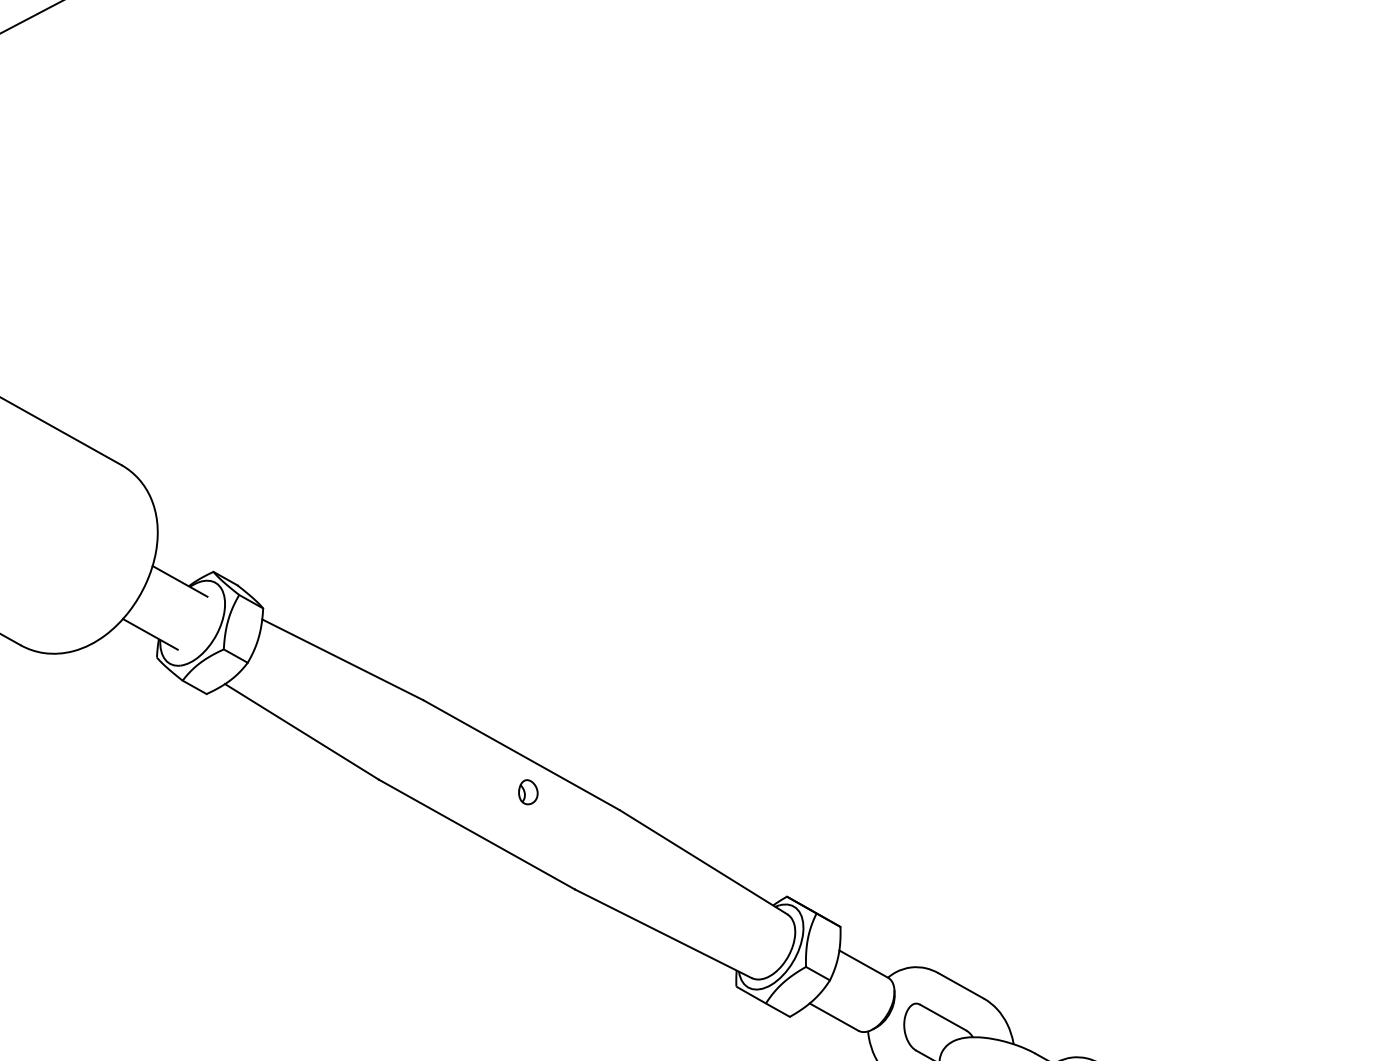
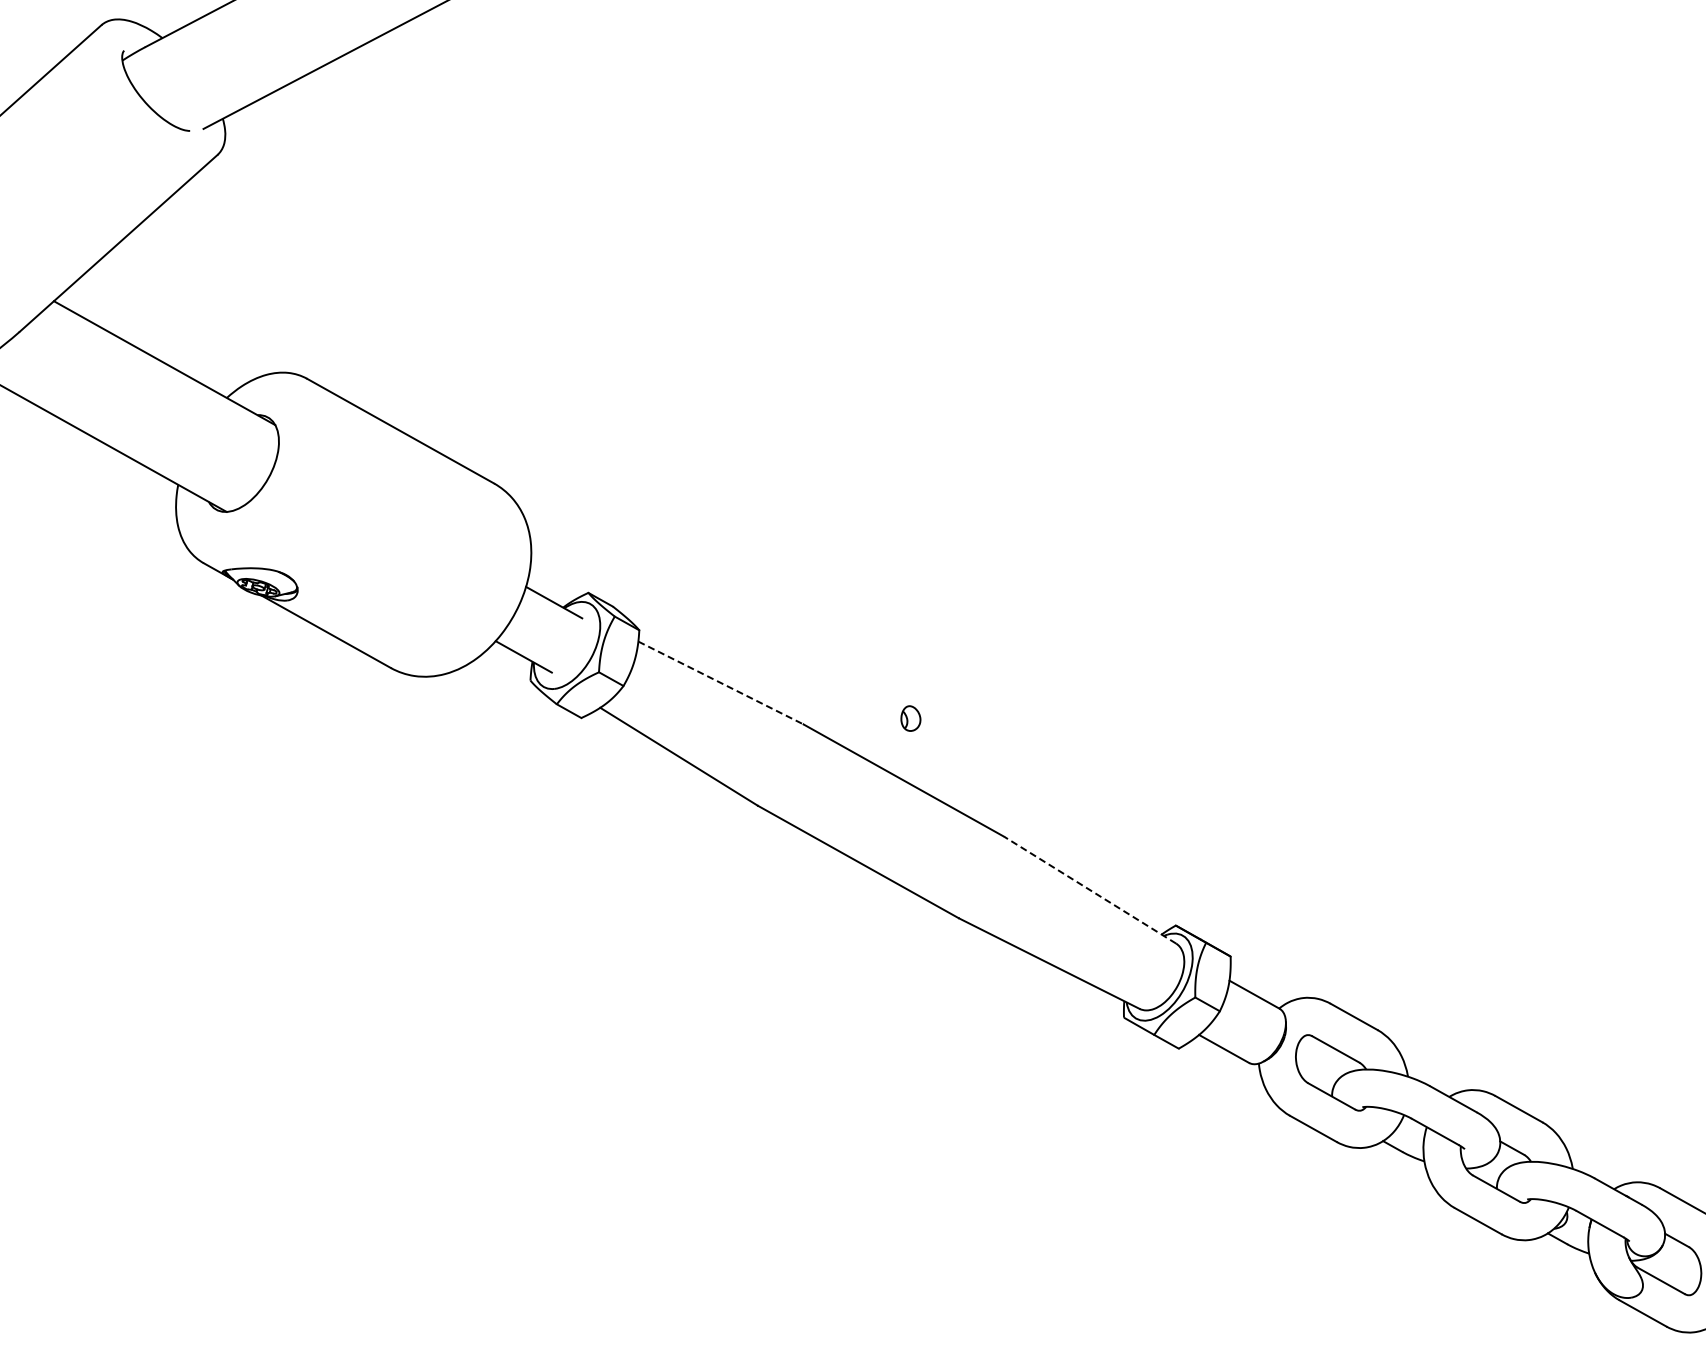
line: (343, 660) -> (721, 683), solid -> dashed
part: (527, 792) -> (910, 718), moved
line: (703, 862) -> (1090, 890), solid -> dashed

